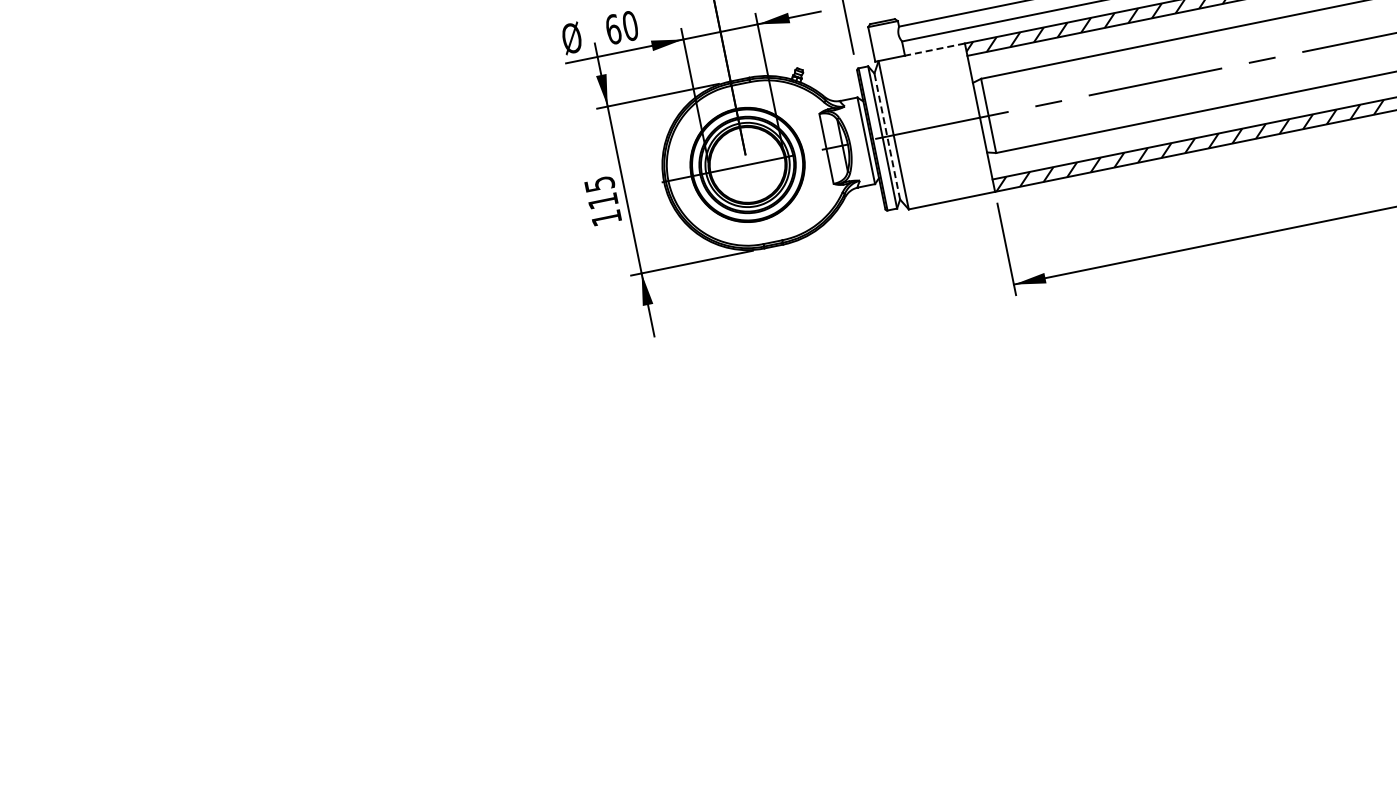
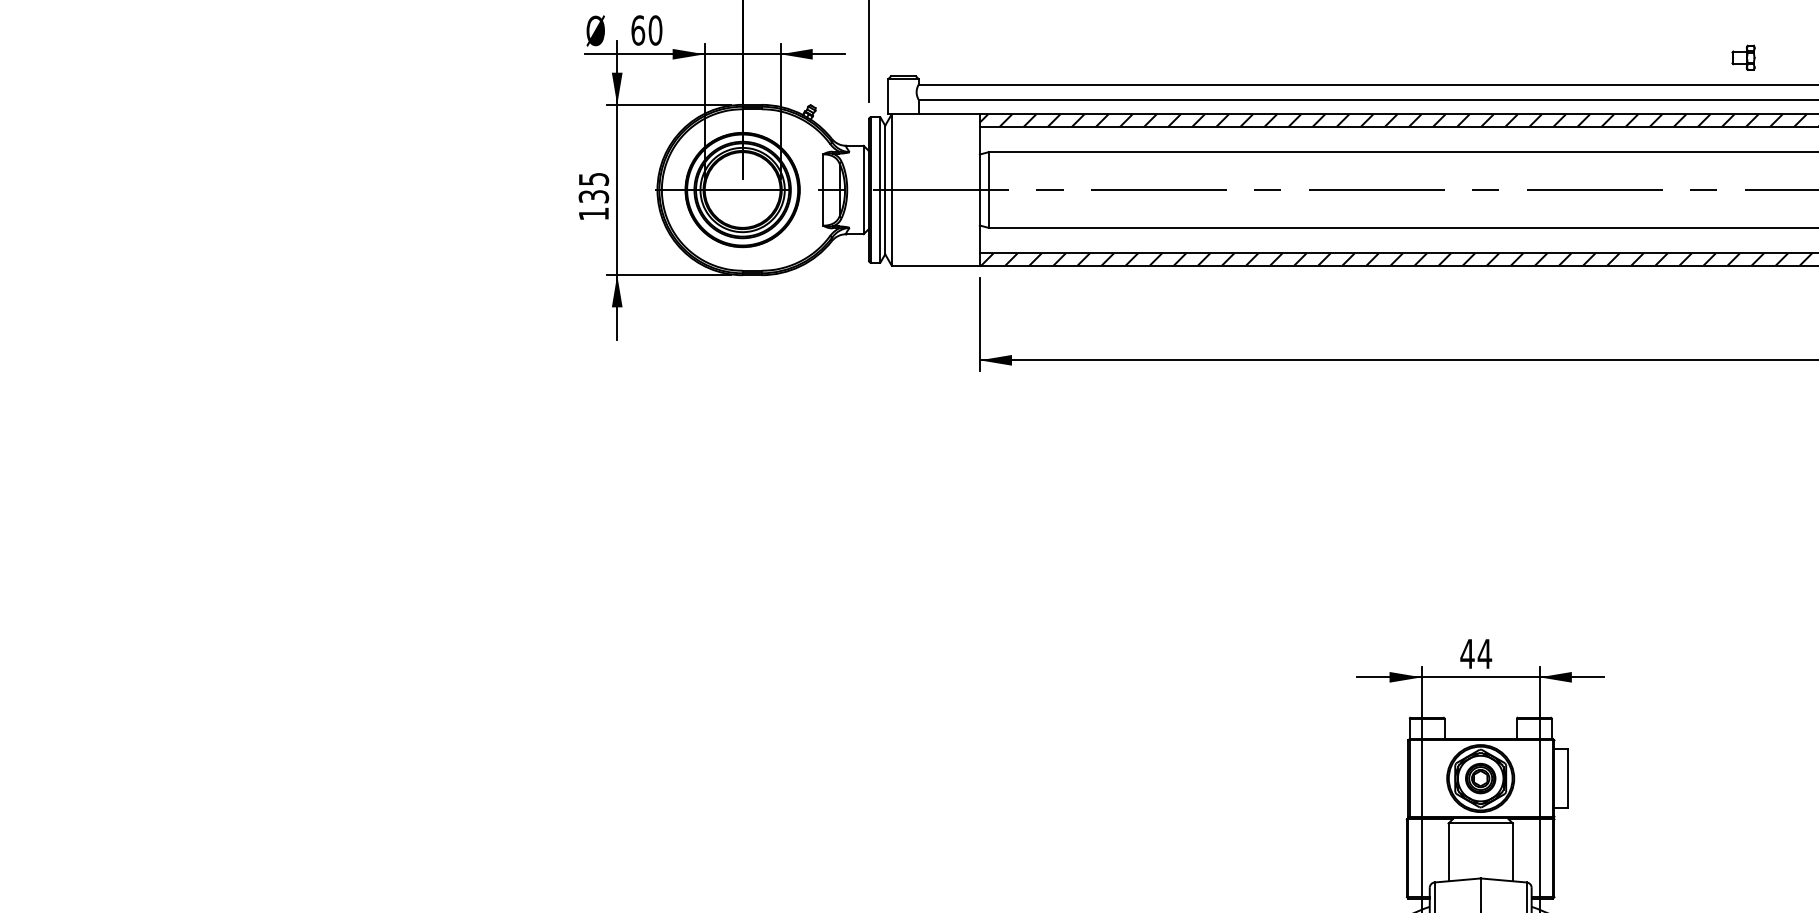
line: (935, 49) -> (949, 114), dashed -> solid
line: (887, 135) -> (885, 189), dashed -> solid
text: (602, 201) -> (593, 196), 115 -> 135

